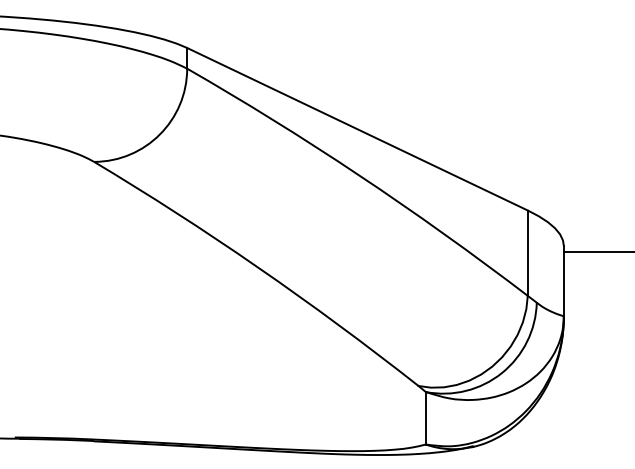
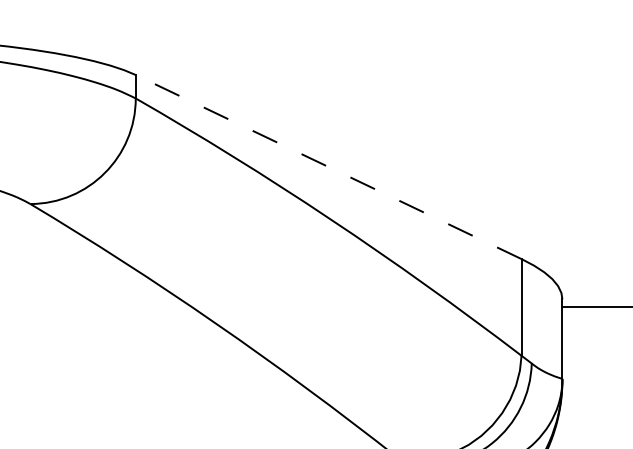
line: (357, 129) -> (328, 167), solid -> dashed

